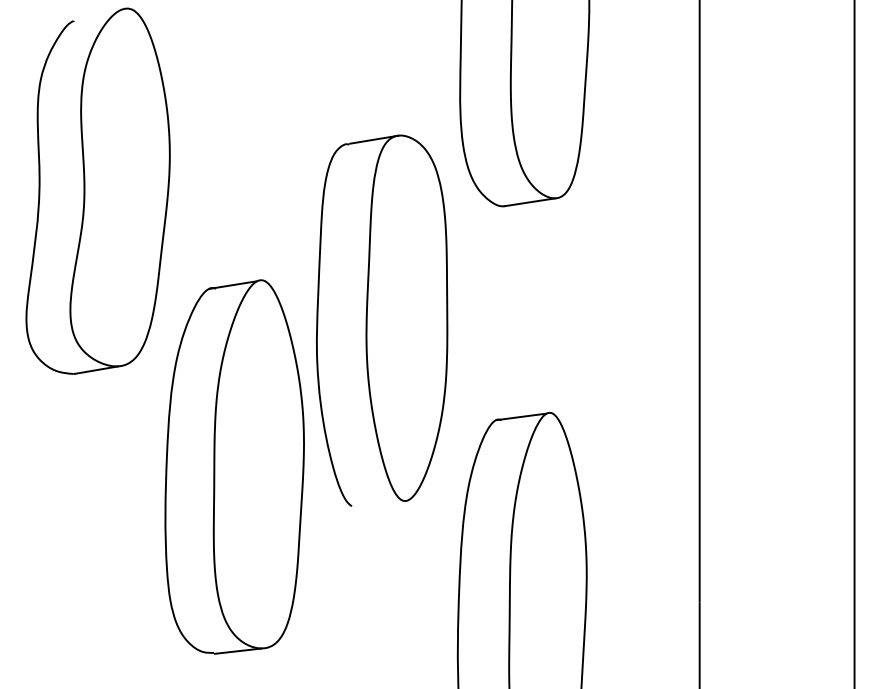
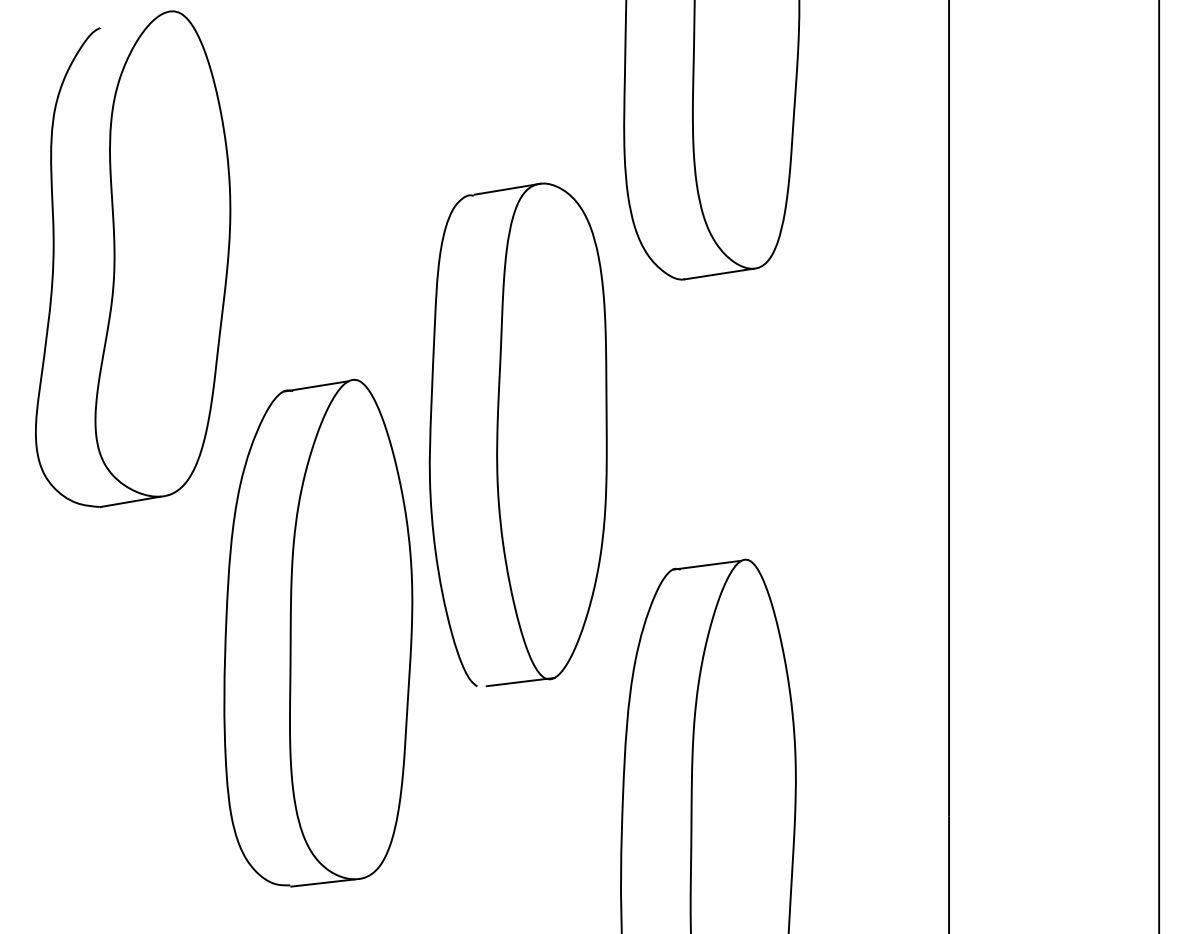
line: (383, 502) -> (520, 681), added

